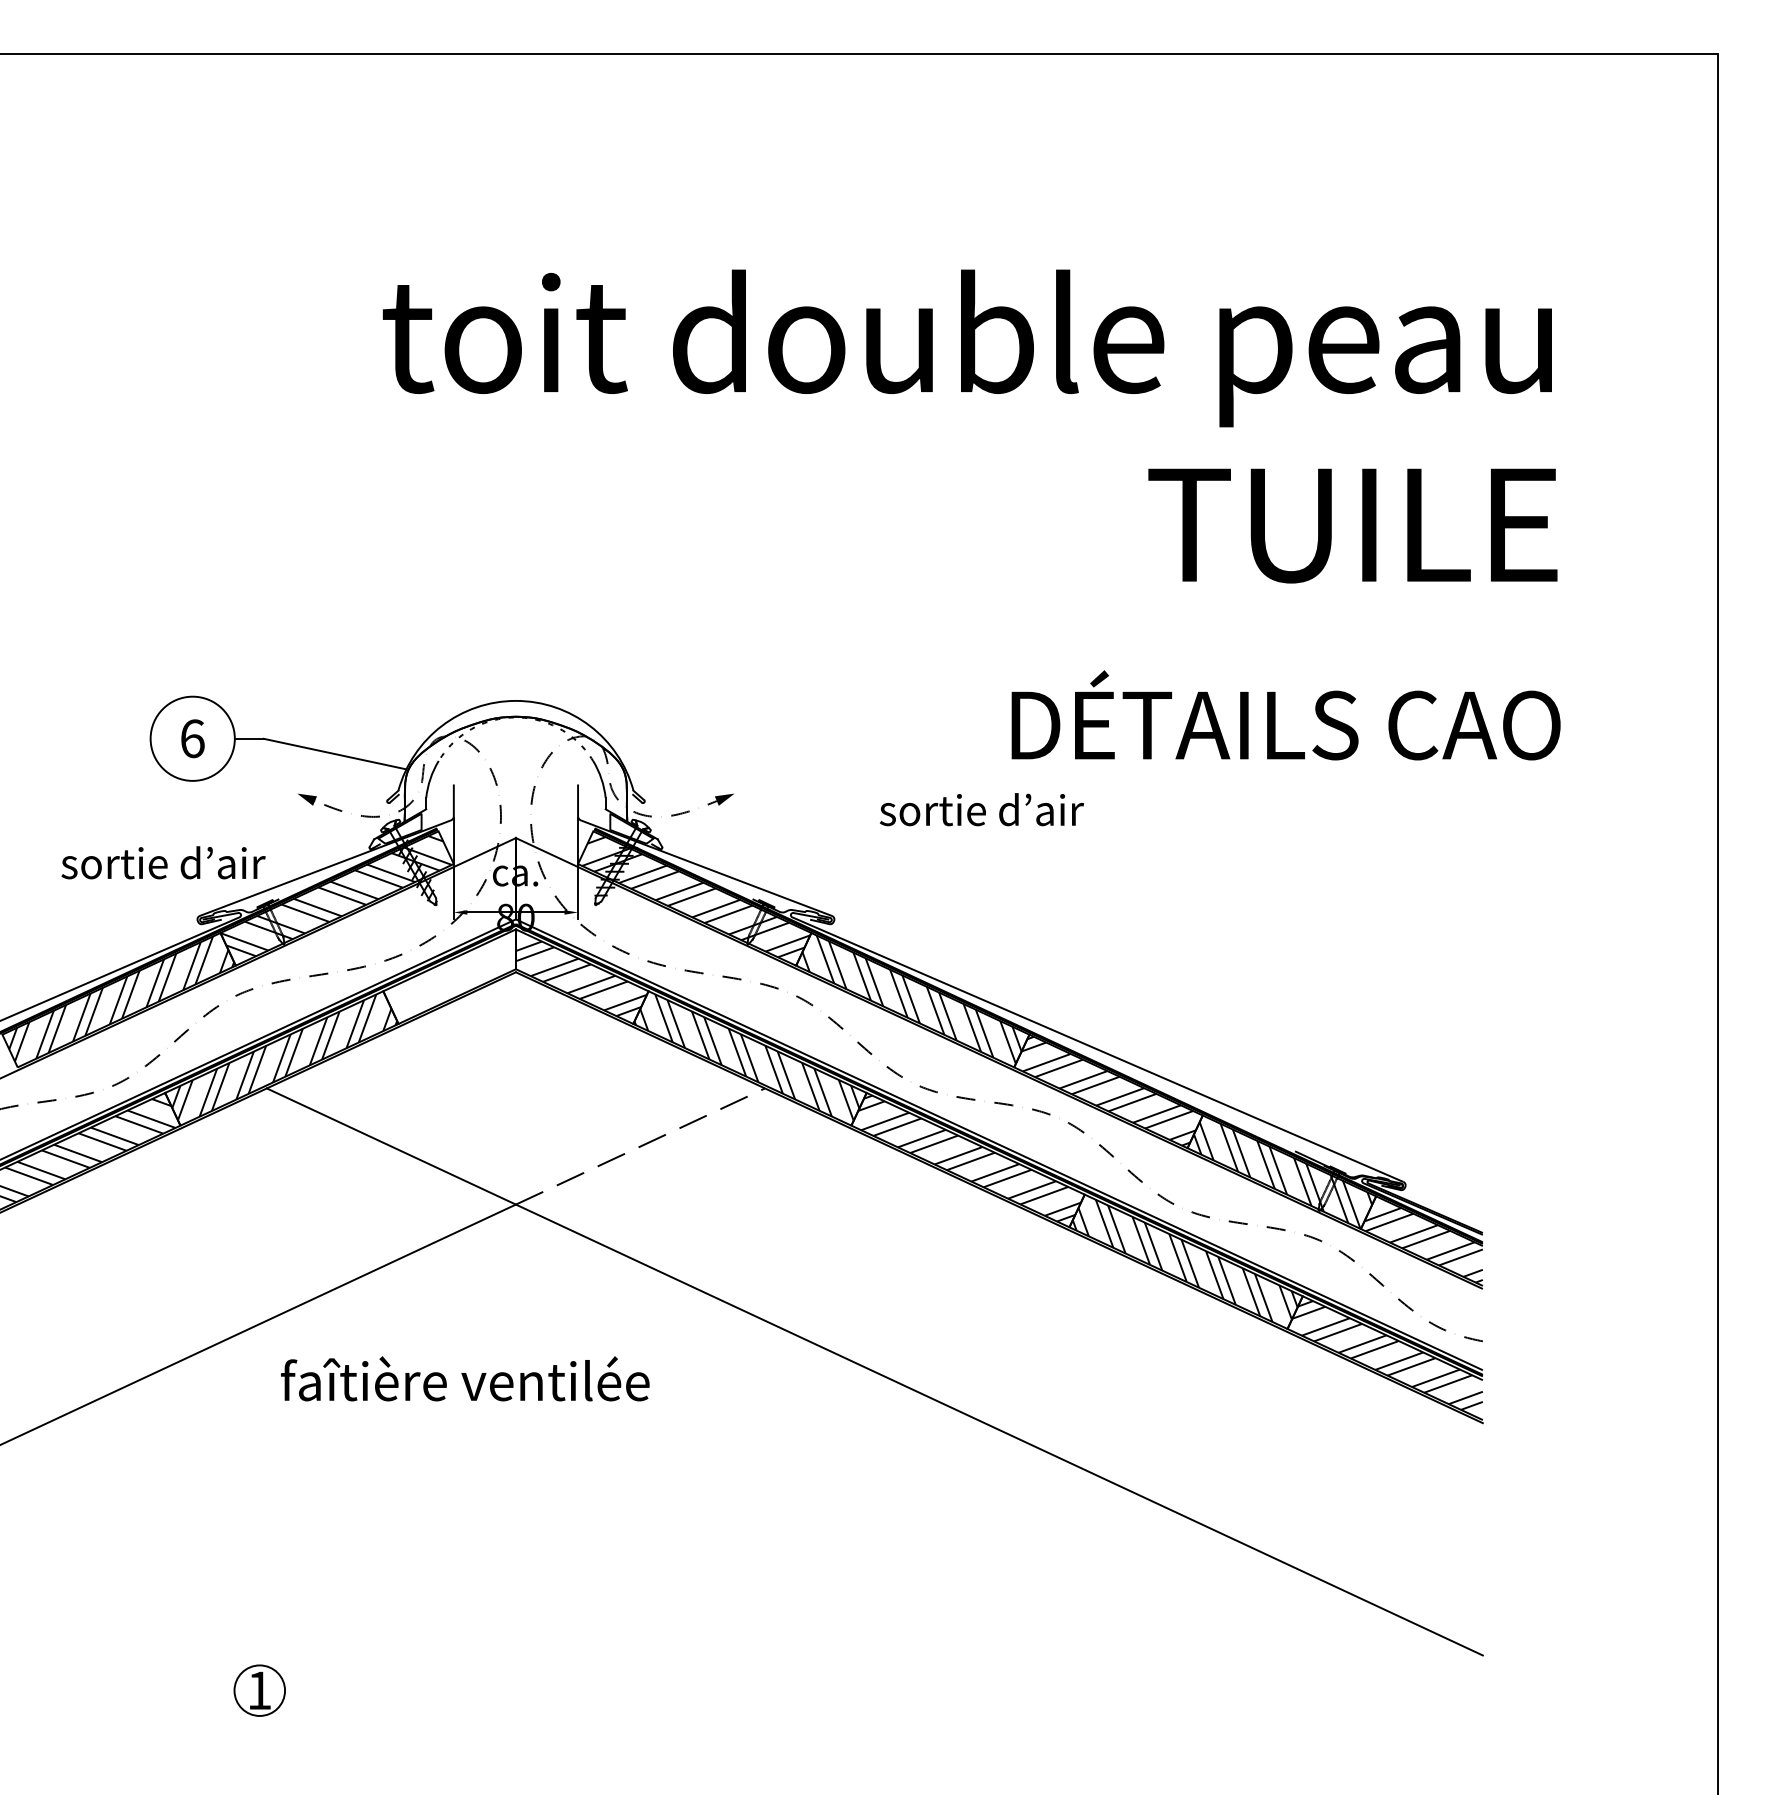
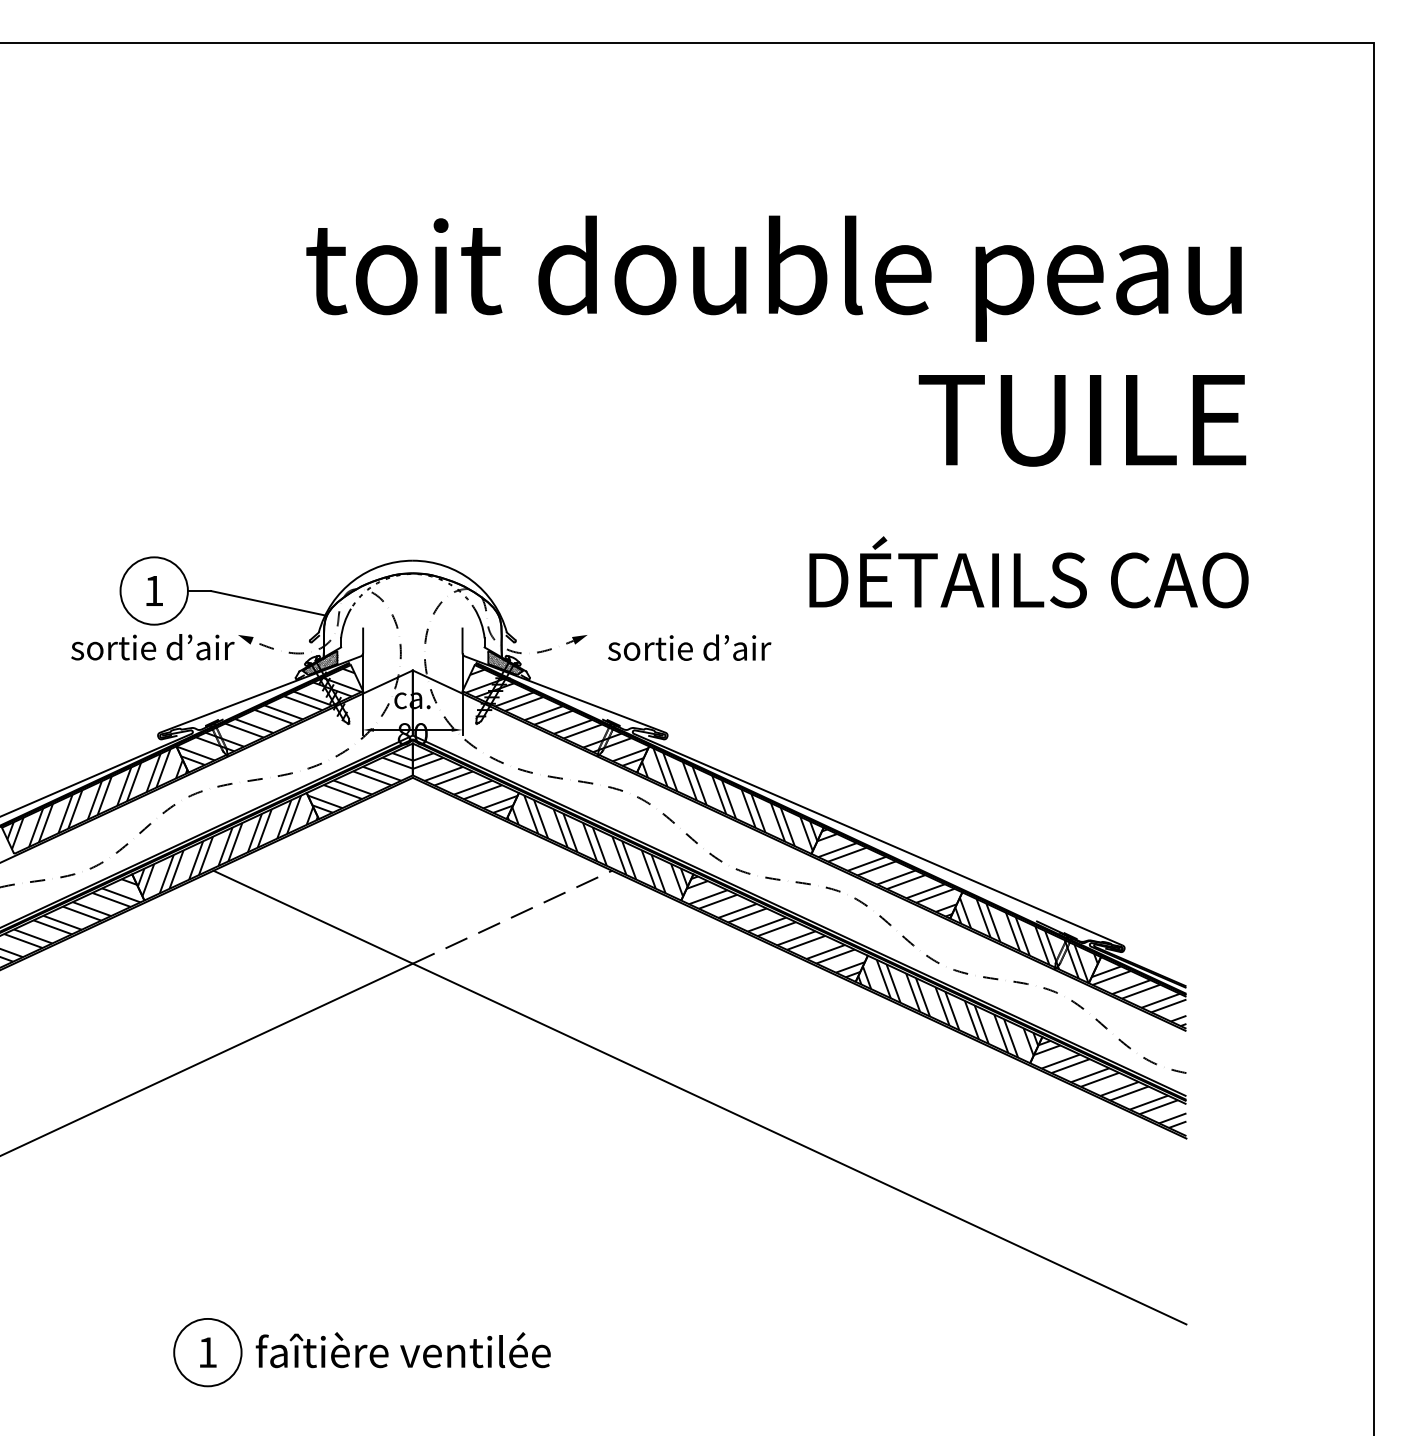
text: (193, 738) -> (154, 590), 6 -> 1
text: (981, 809) -> (689, 647), moved
hatch: (400, 828) -> (320, 662), added
hatch: (631, 829) -> (505, 663), added
text: (163, 863) -> (152, 647), moved
hatch: (449, 971) -> (359, 777), added
text: (464, 1379) -> (402, 1350), moved
circle: (259, 1690) -> (207, 1352), size x1.67

